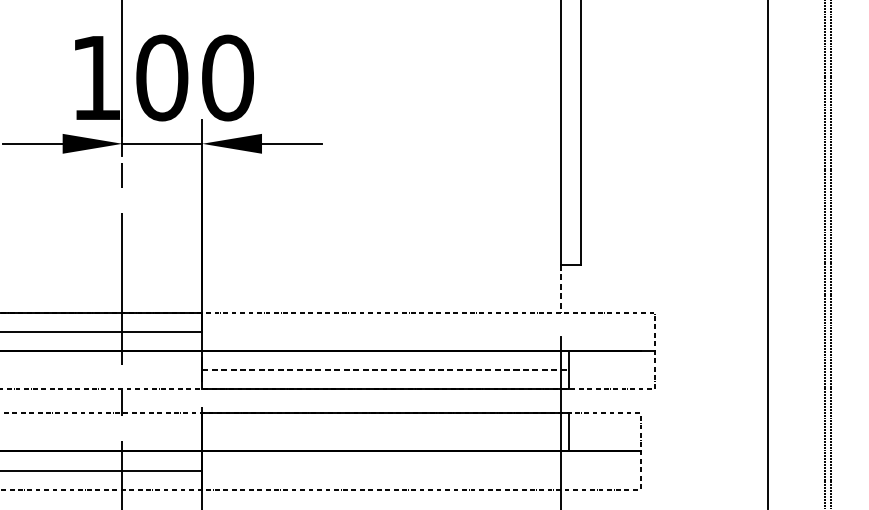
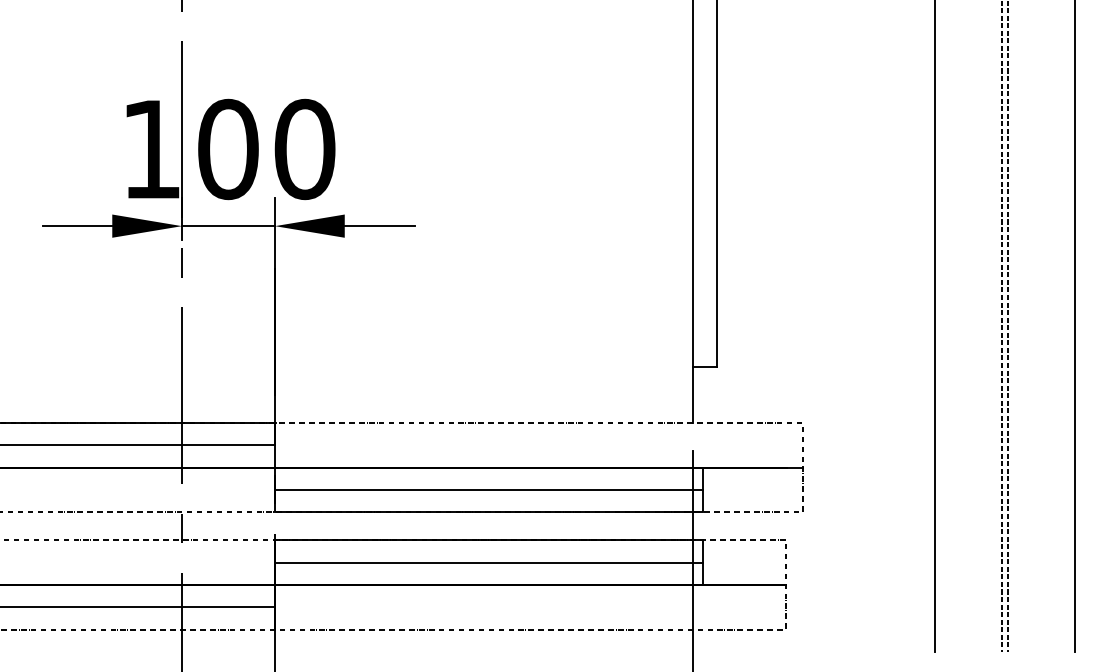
line: (561, 289) -> (693, 395), dashed -> solid
line: (385, 370) -> (488, 490), dashed -> solid
line: (385, 432) -> (488, 562), added

